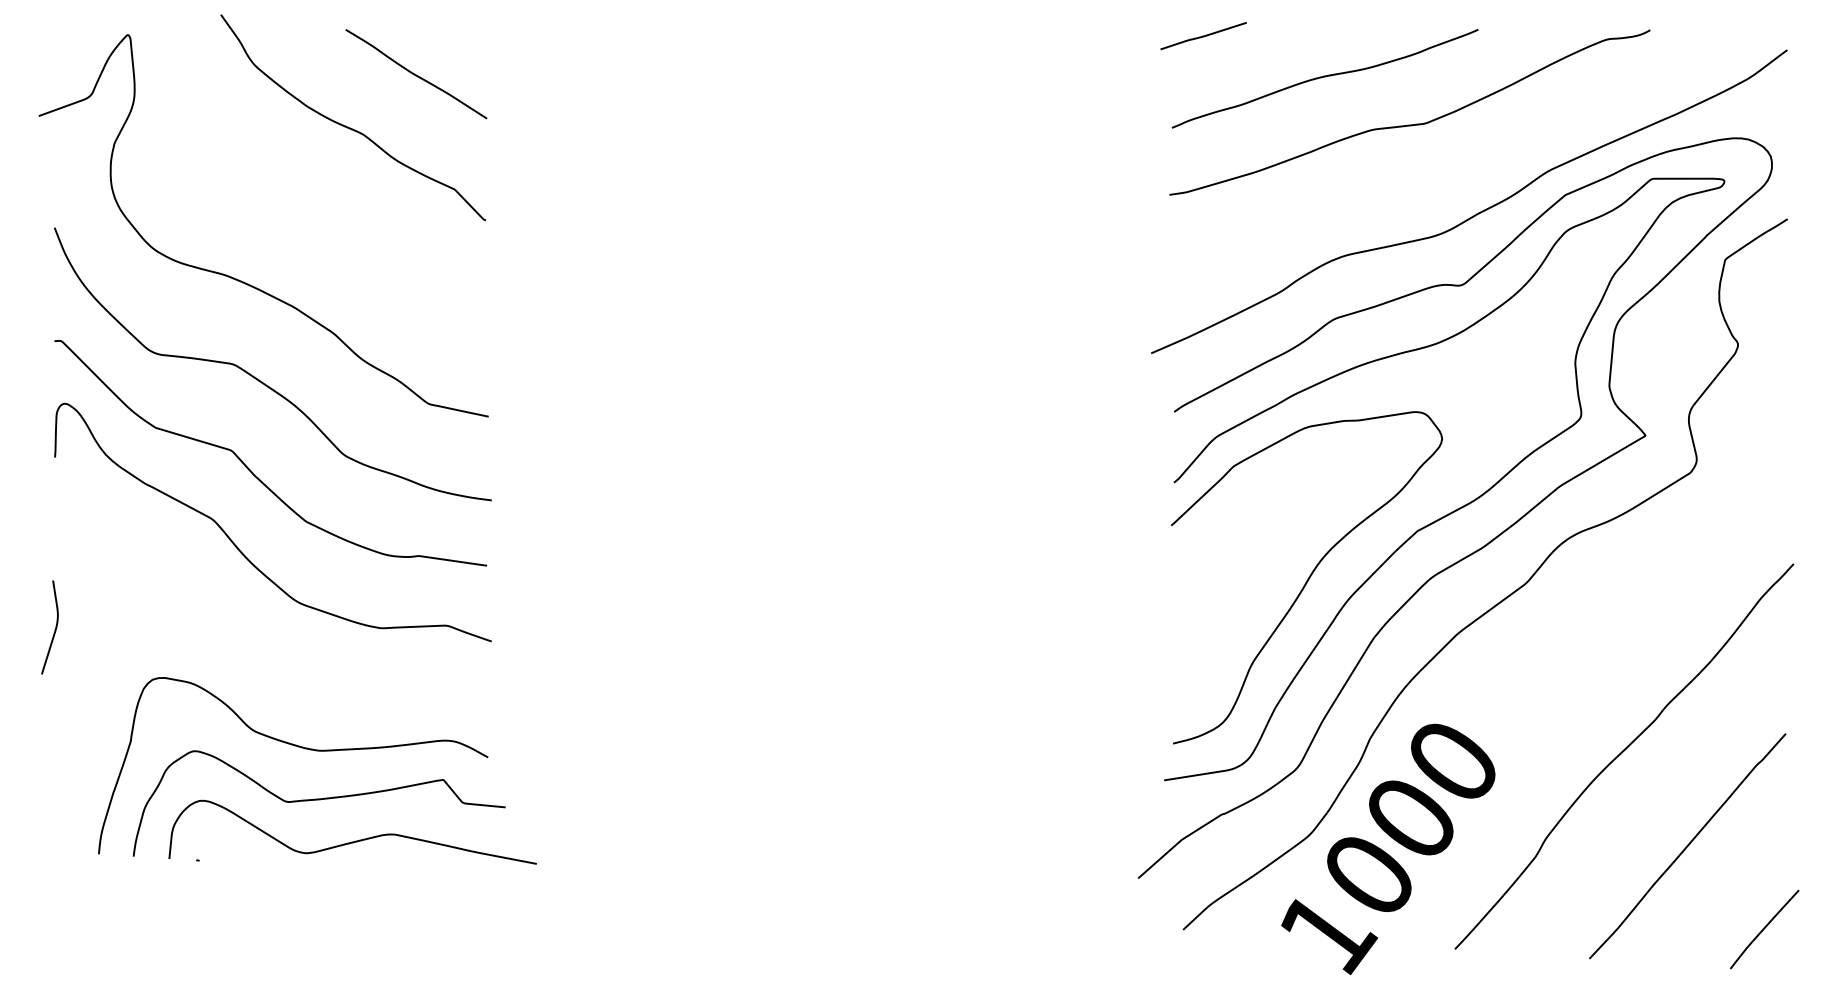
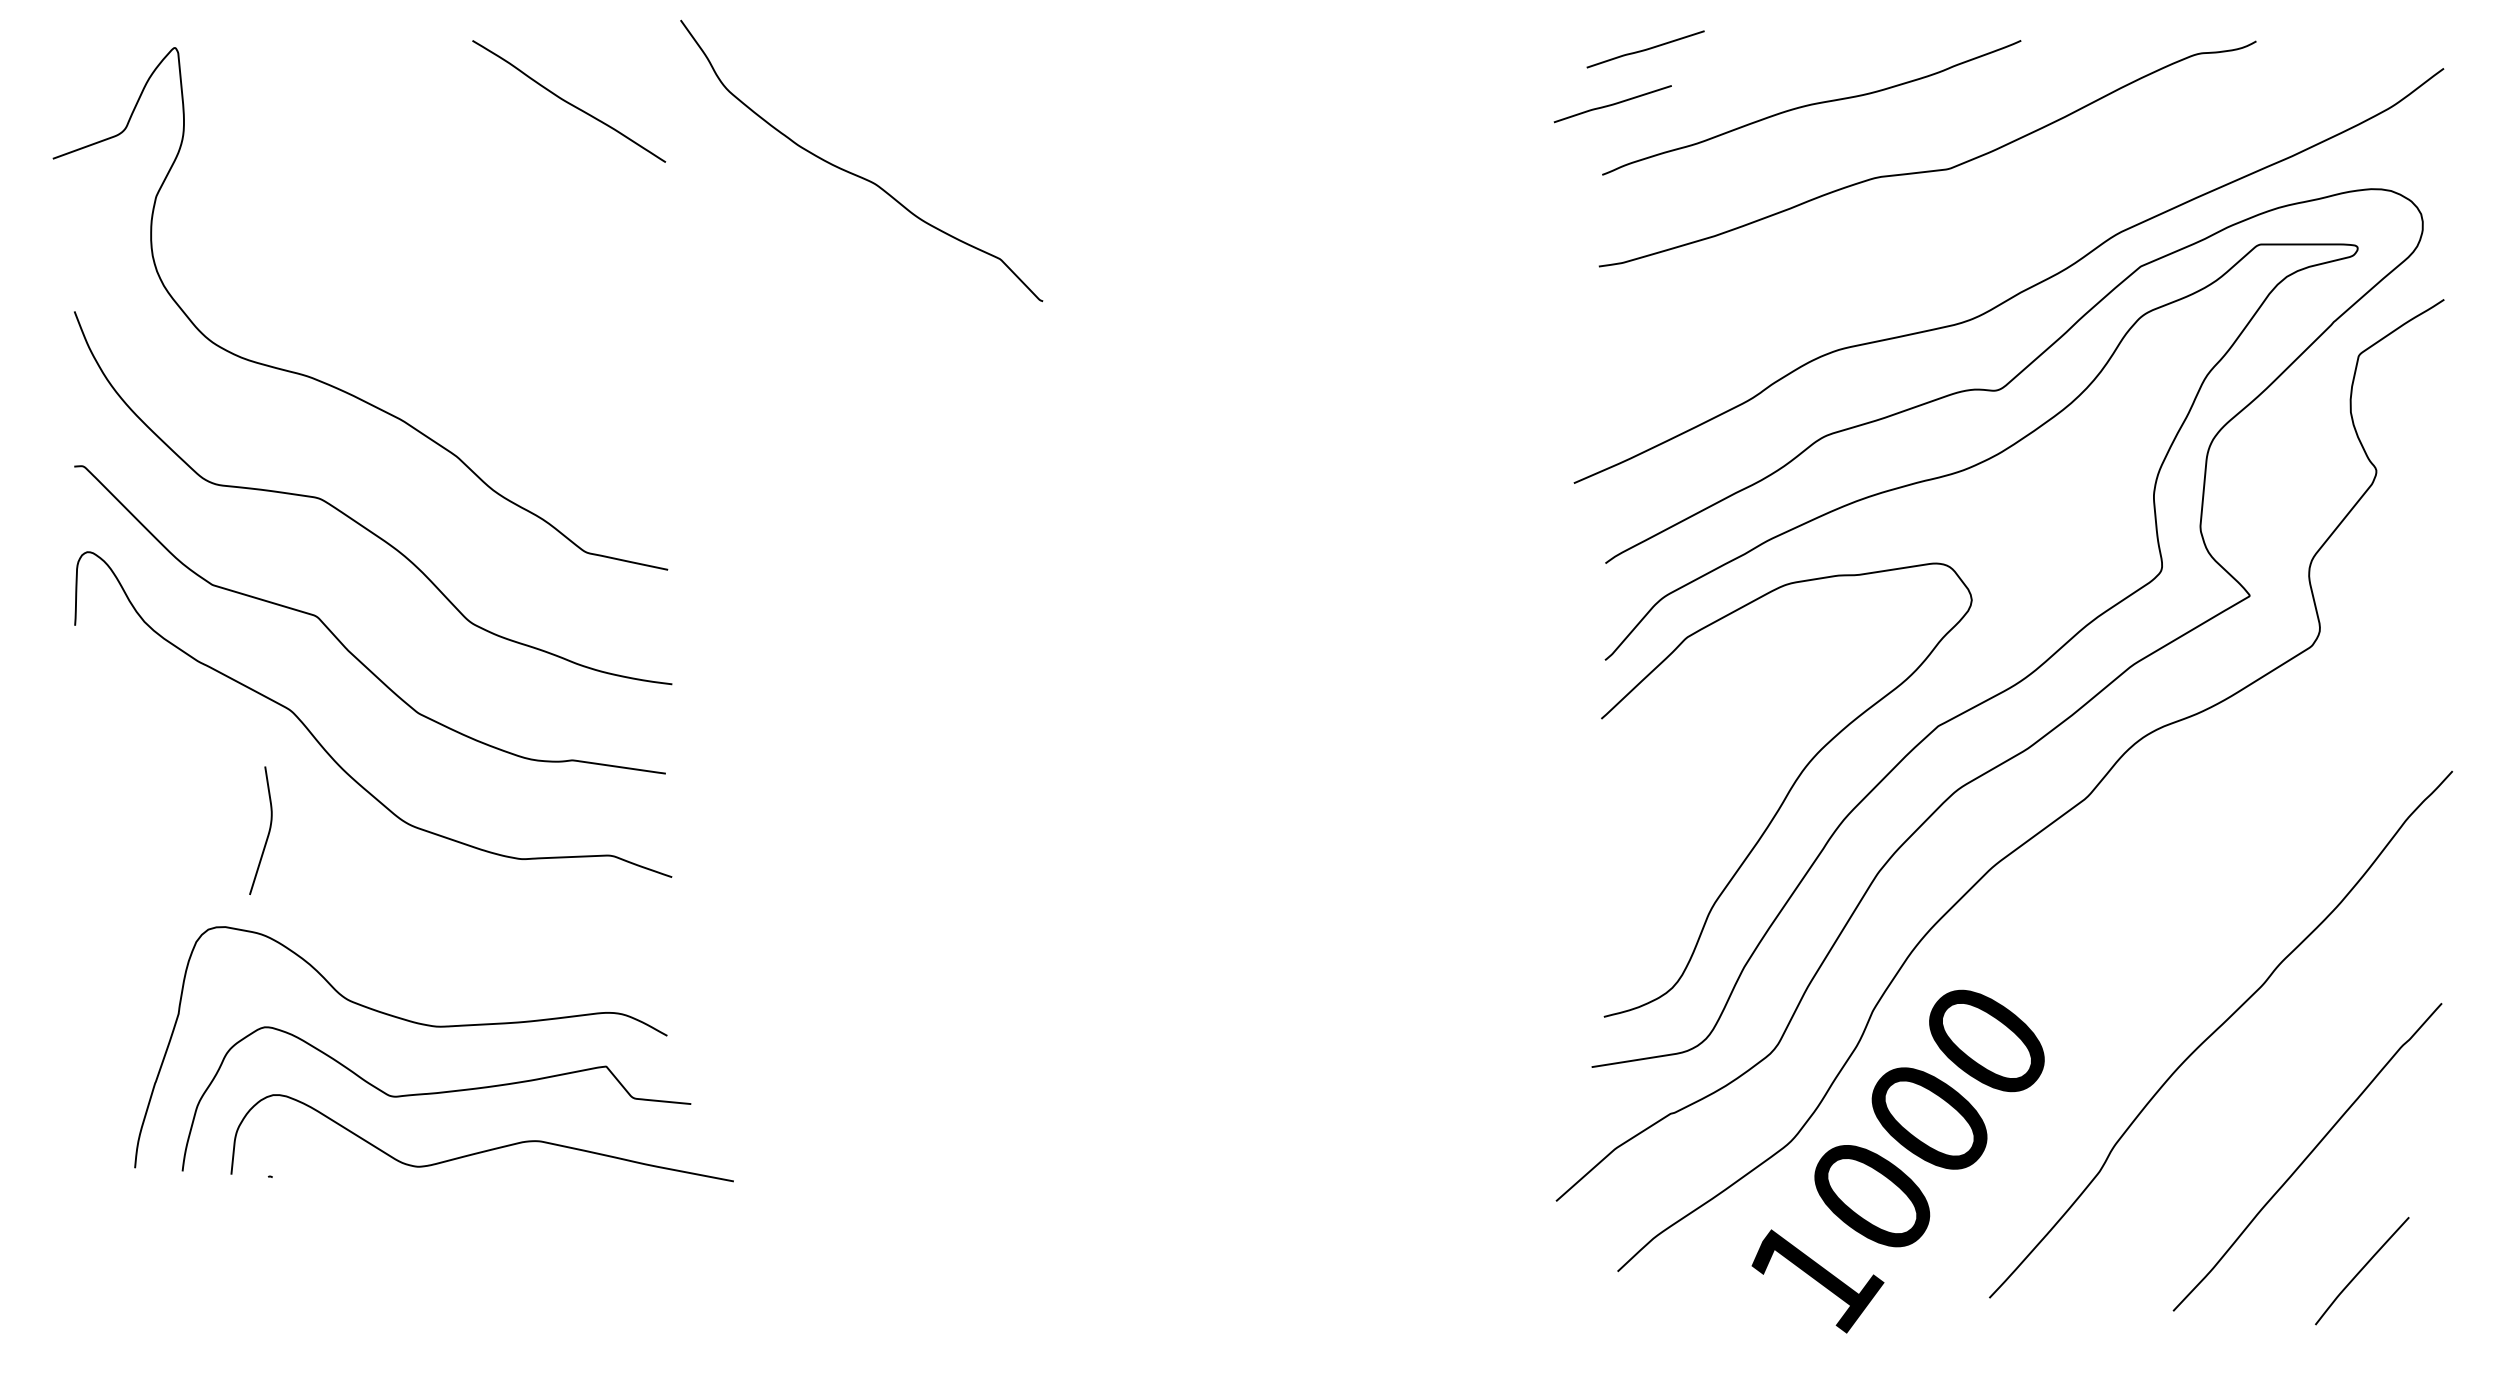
line: (1179, 76) -> (1612, 104), added
curve: (348, 126) -> (855, 173), moved
curve: (54, 629) -> (267, 833), moved
curve: (1764, 929) -> (2361, 1271), moved

